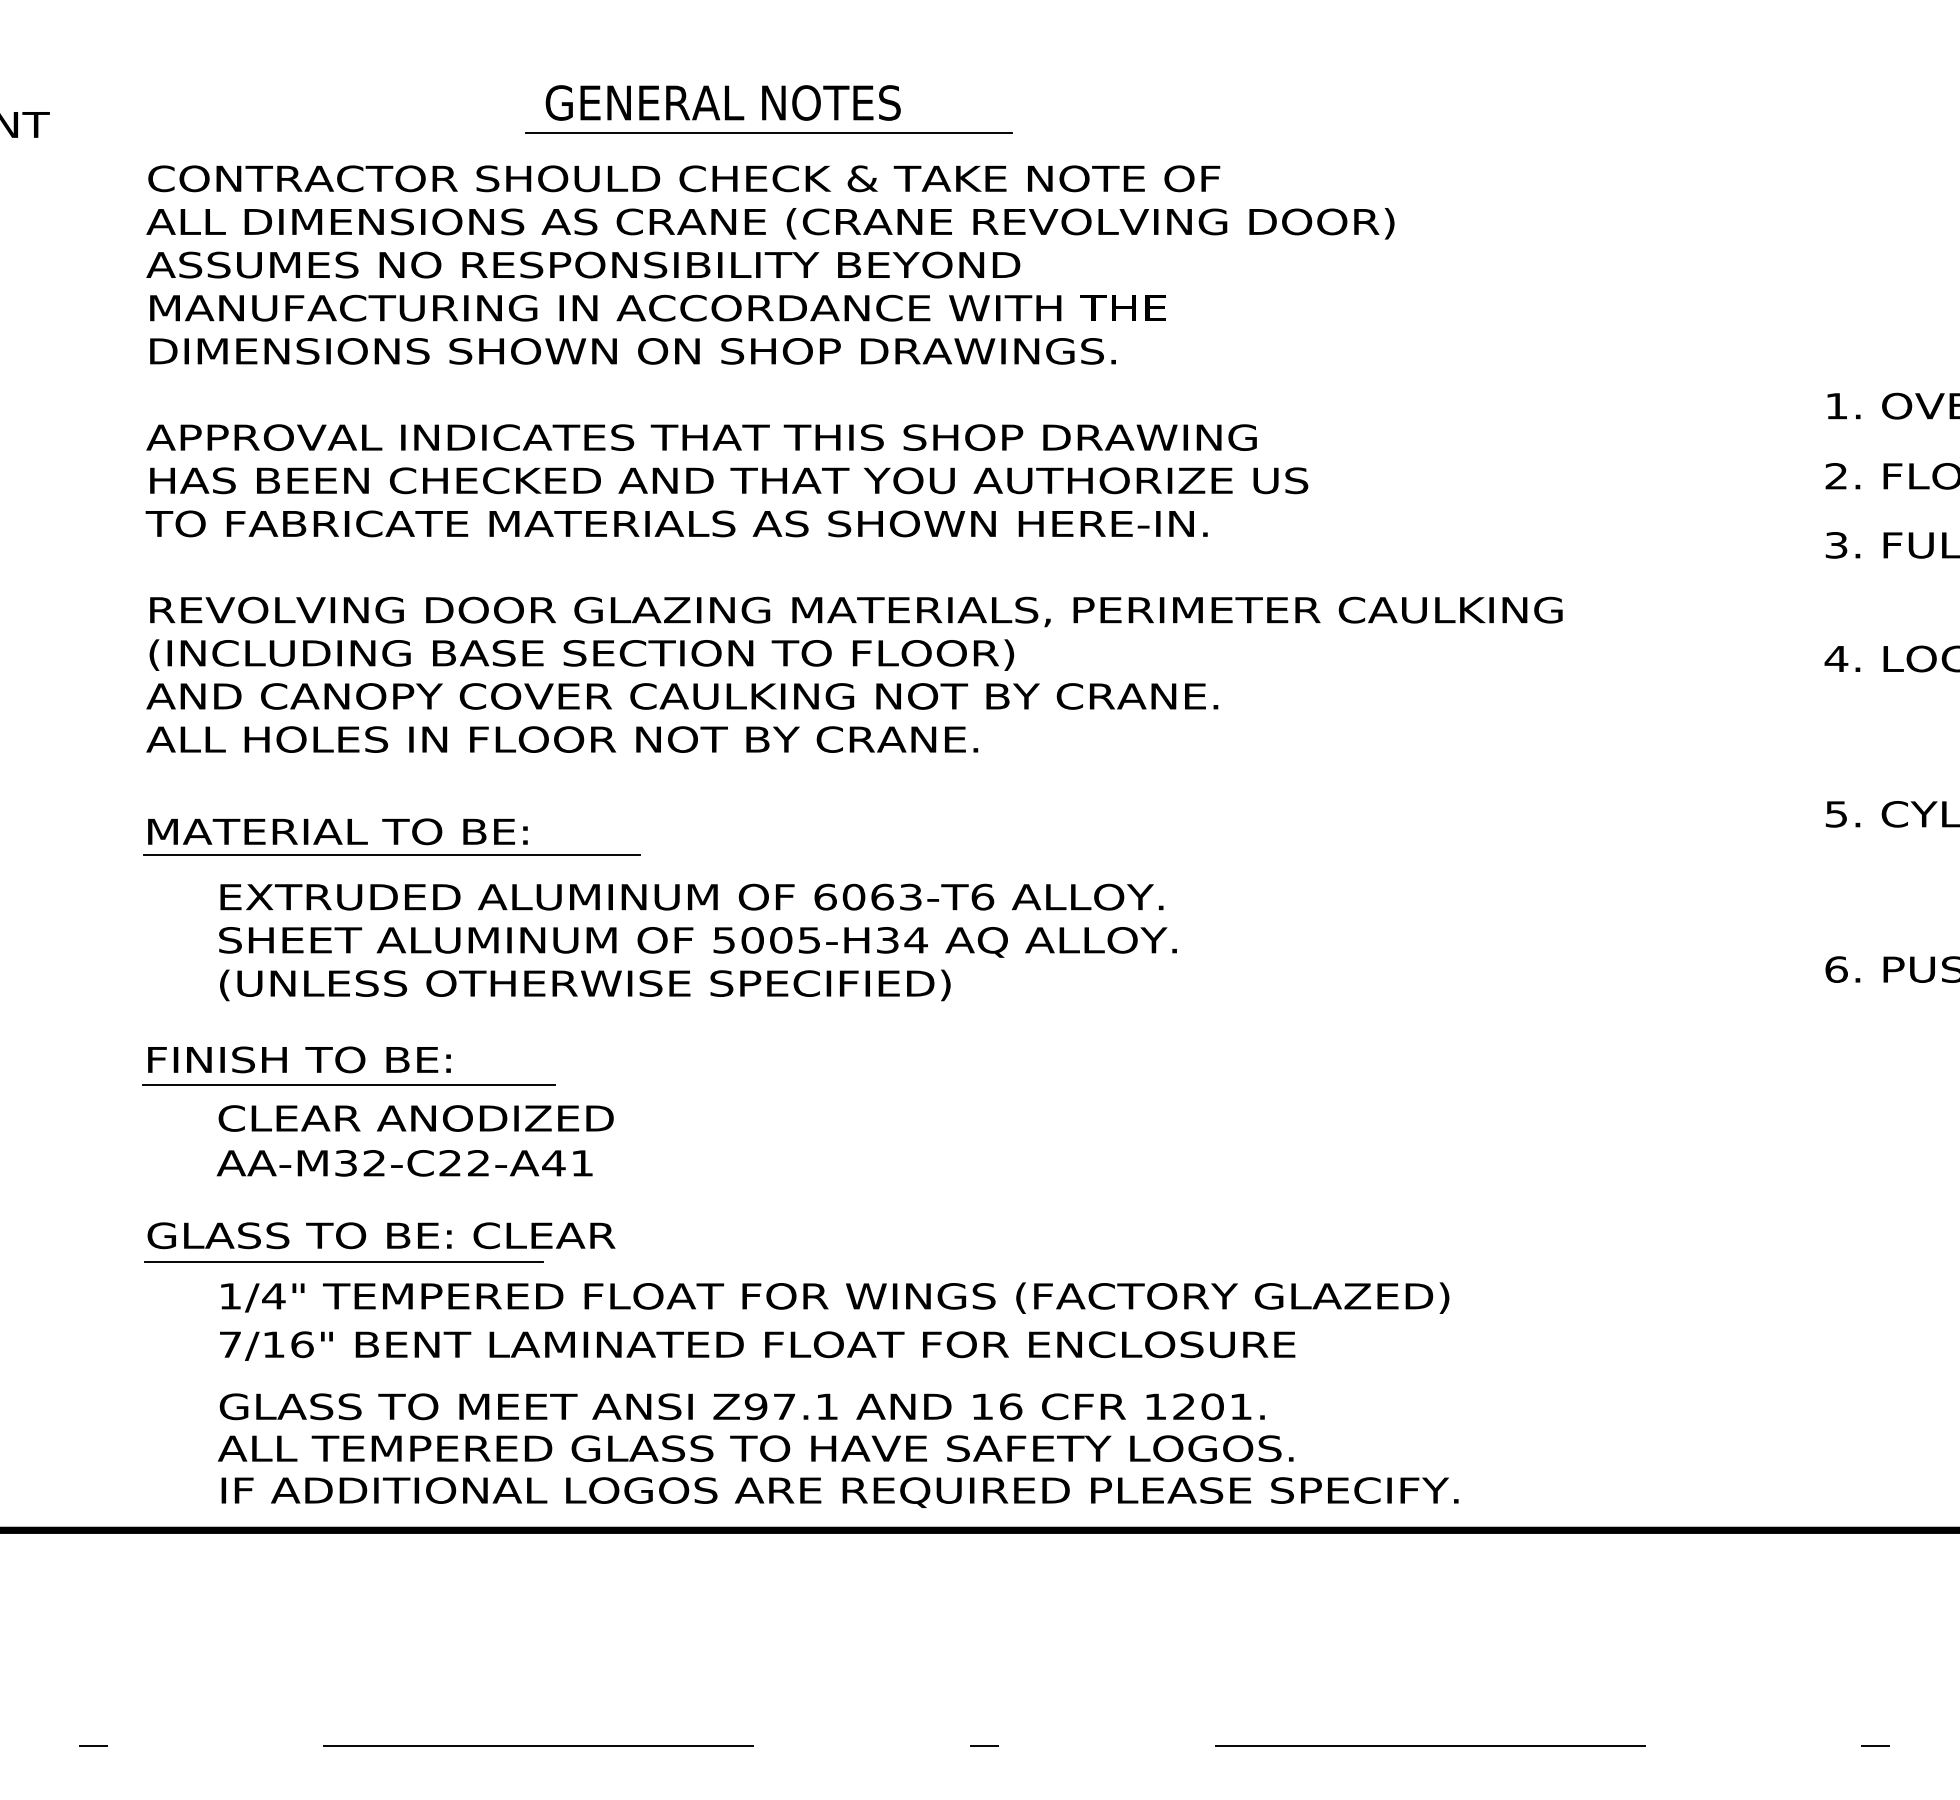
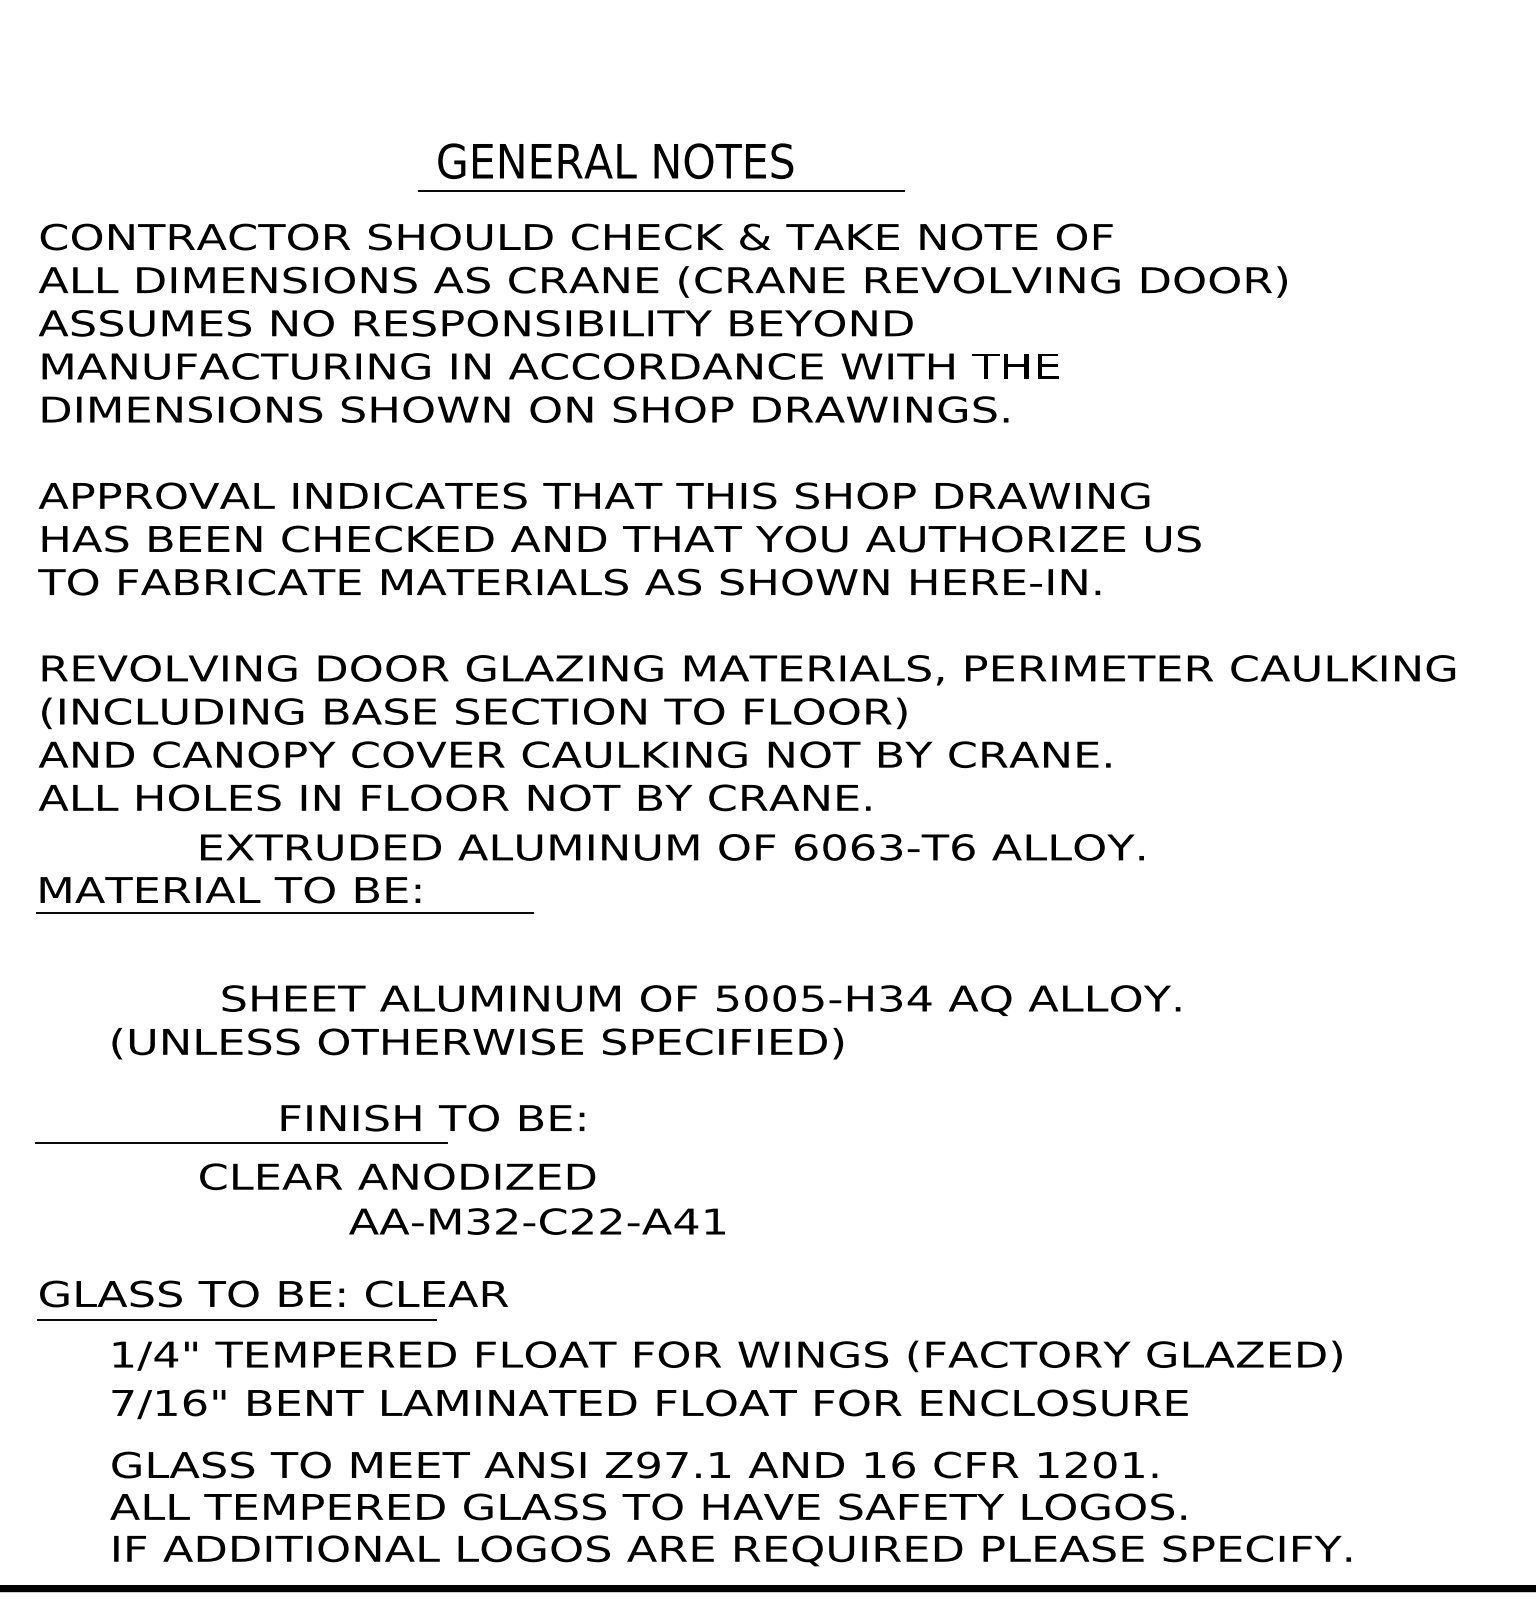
text: (691, 896) -> (671, 846), moved
text: (697, 942) -> (700, 1000), moved
text: (299, 1059) -> (432, 1117), moved
text: (415, 1118) -> (396, 1176), moved
text: (404, 1163) -> (536, 1221), moved

